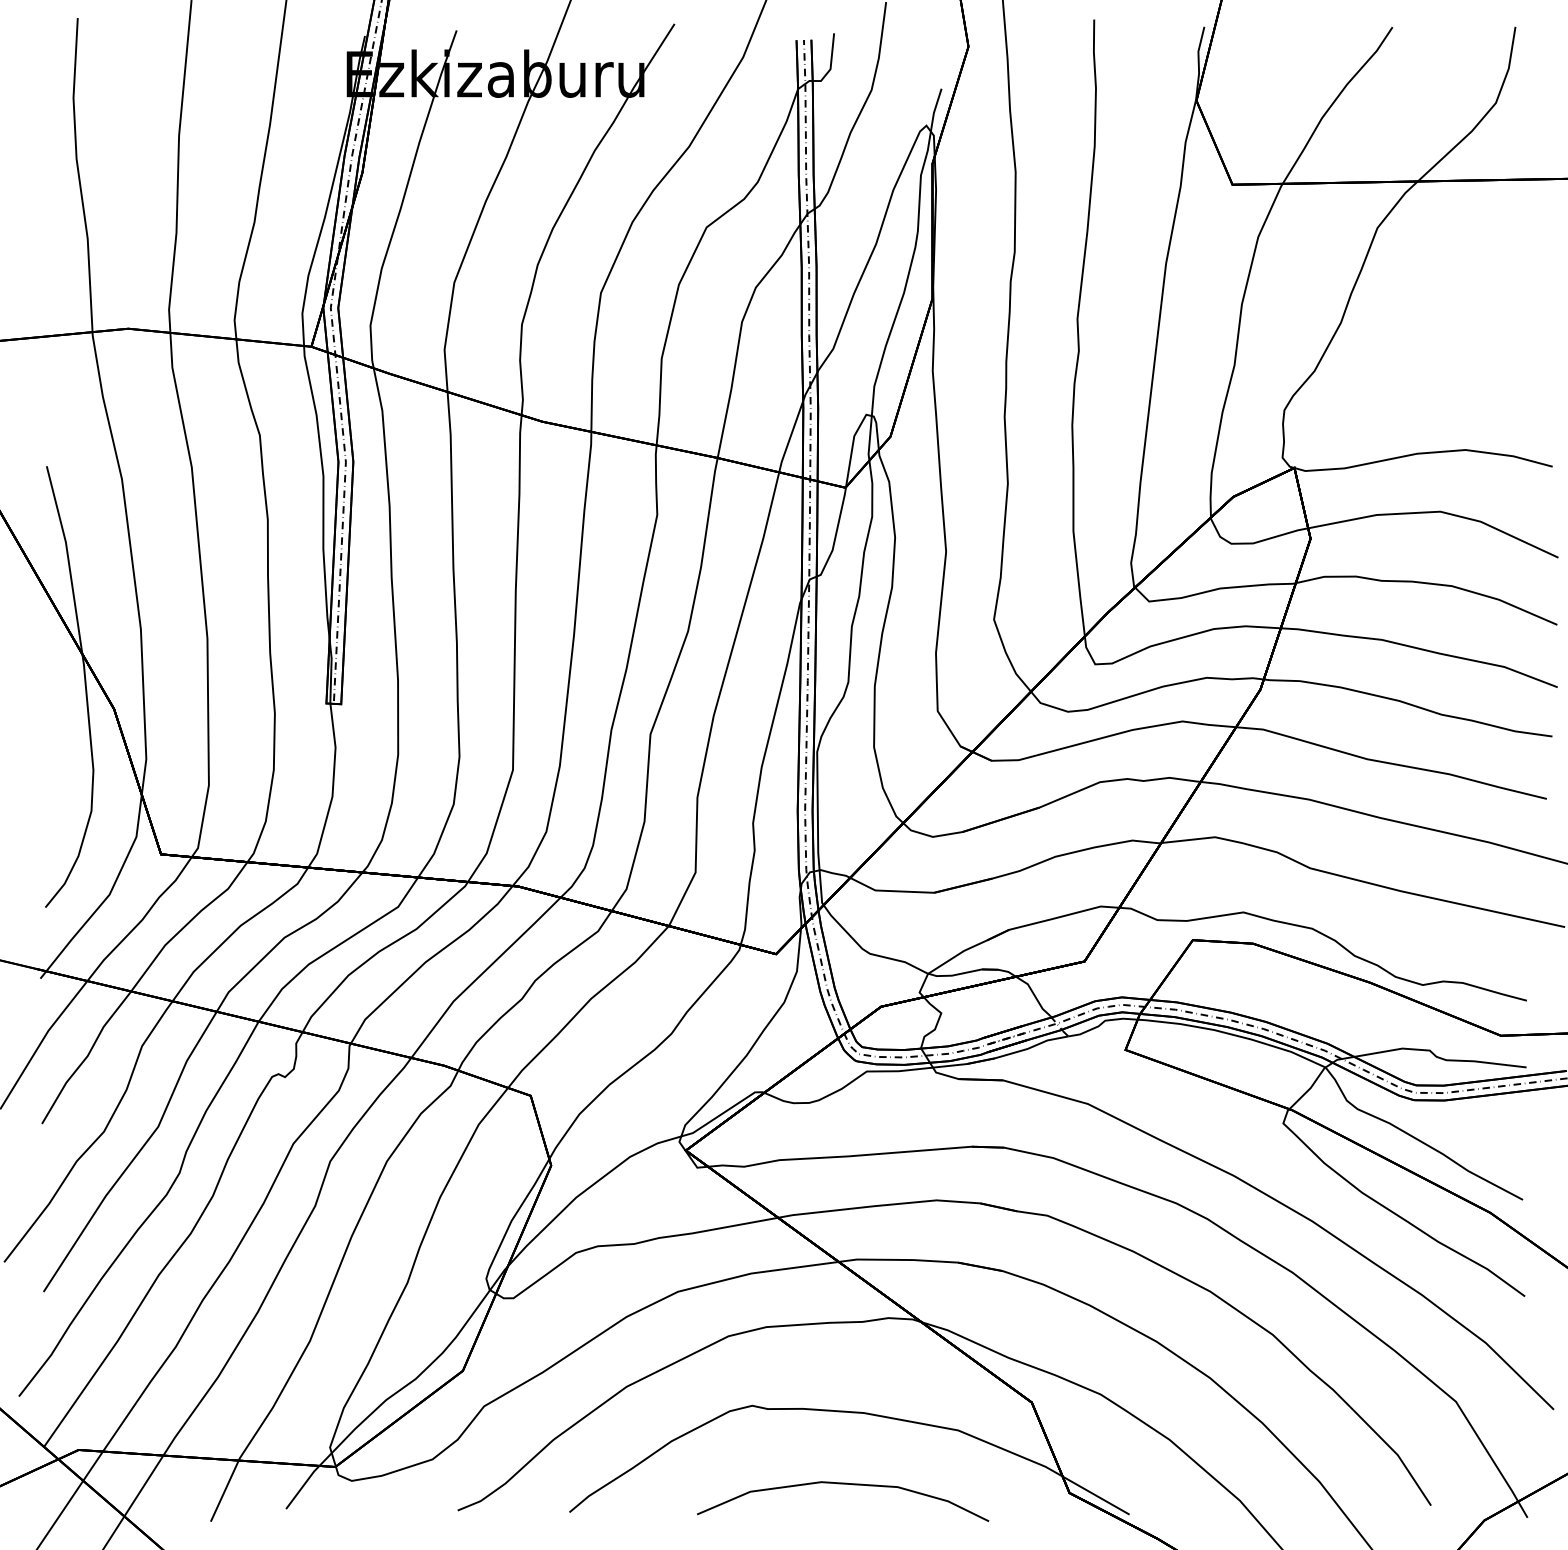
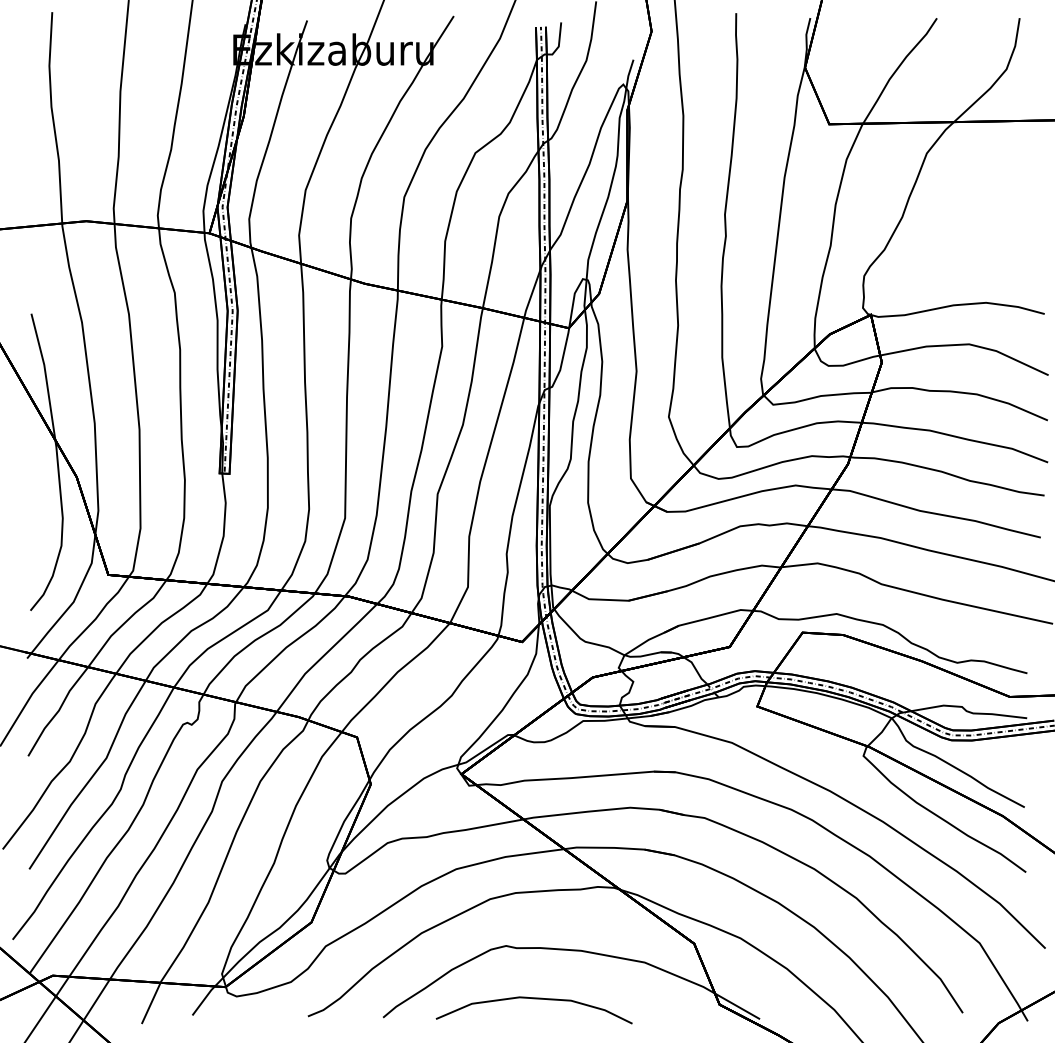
curve: (841, 1485) -> (533, 999), moved

